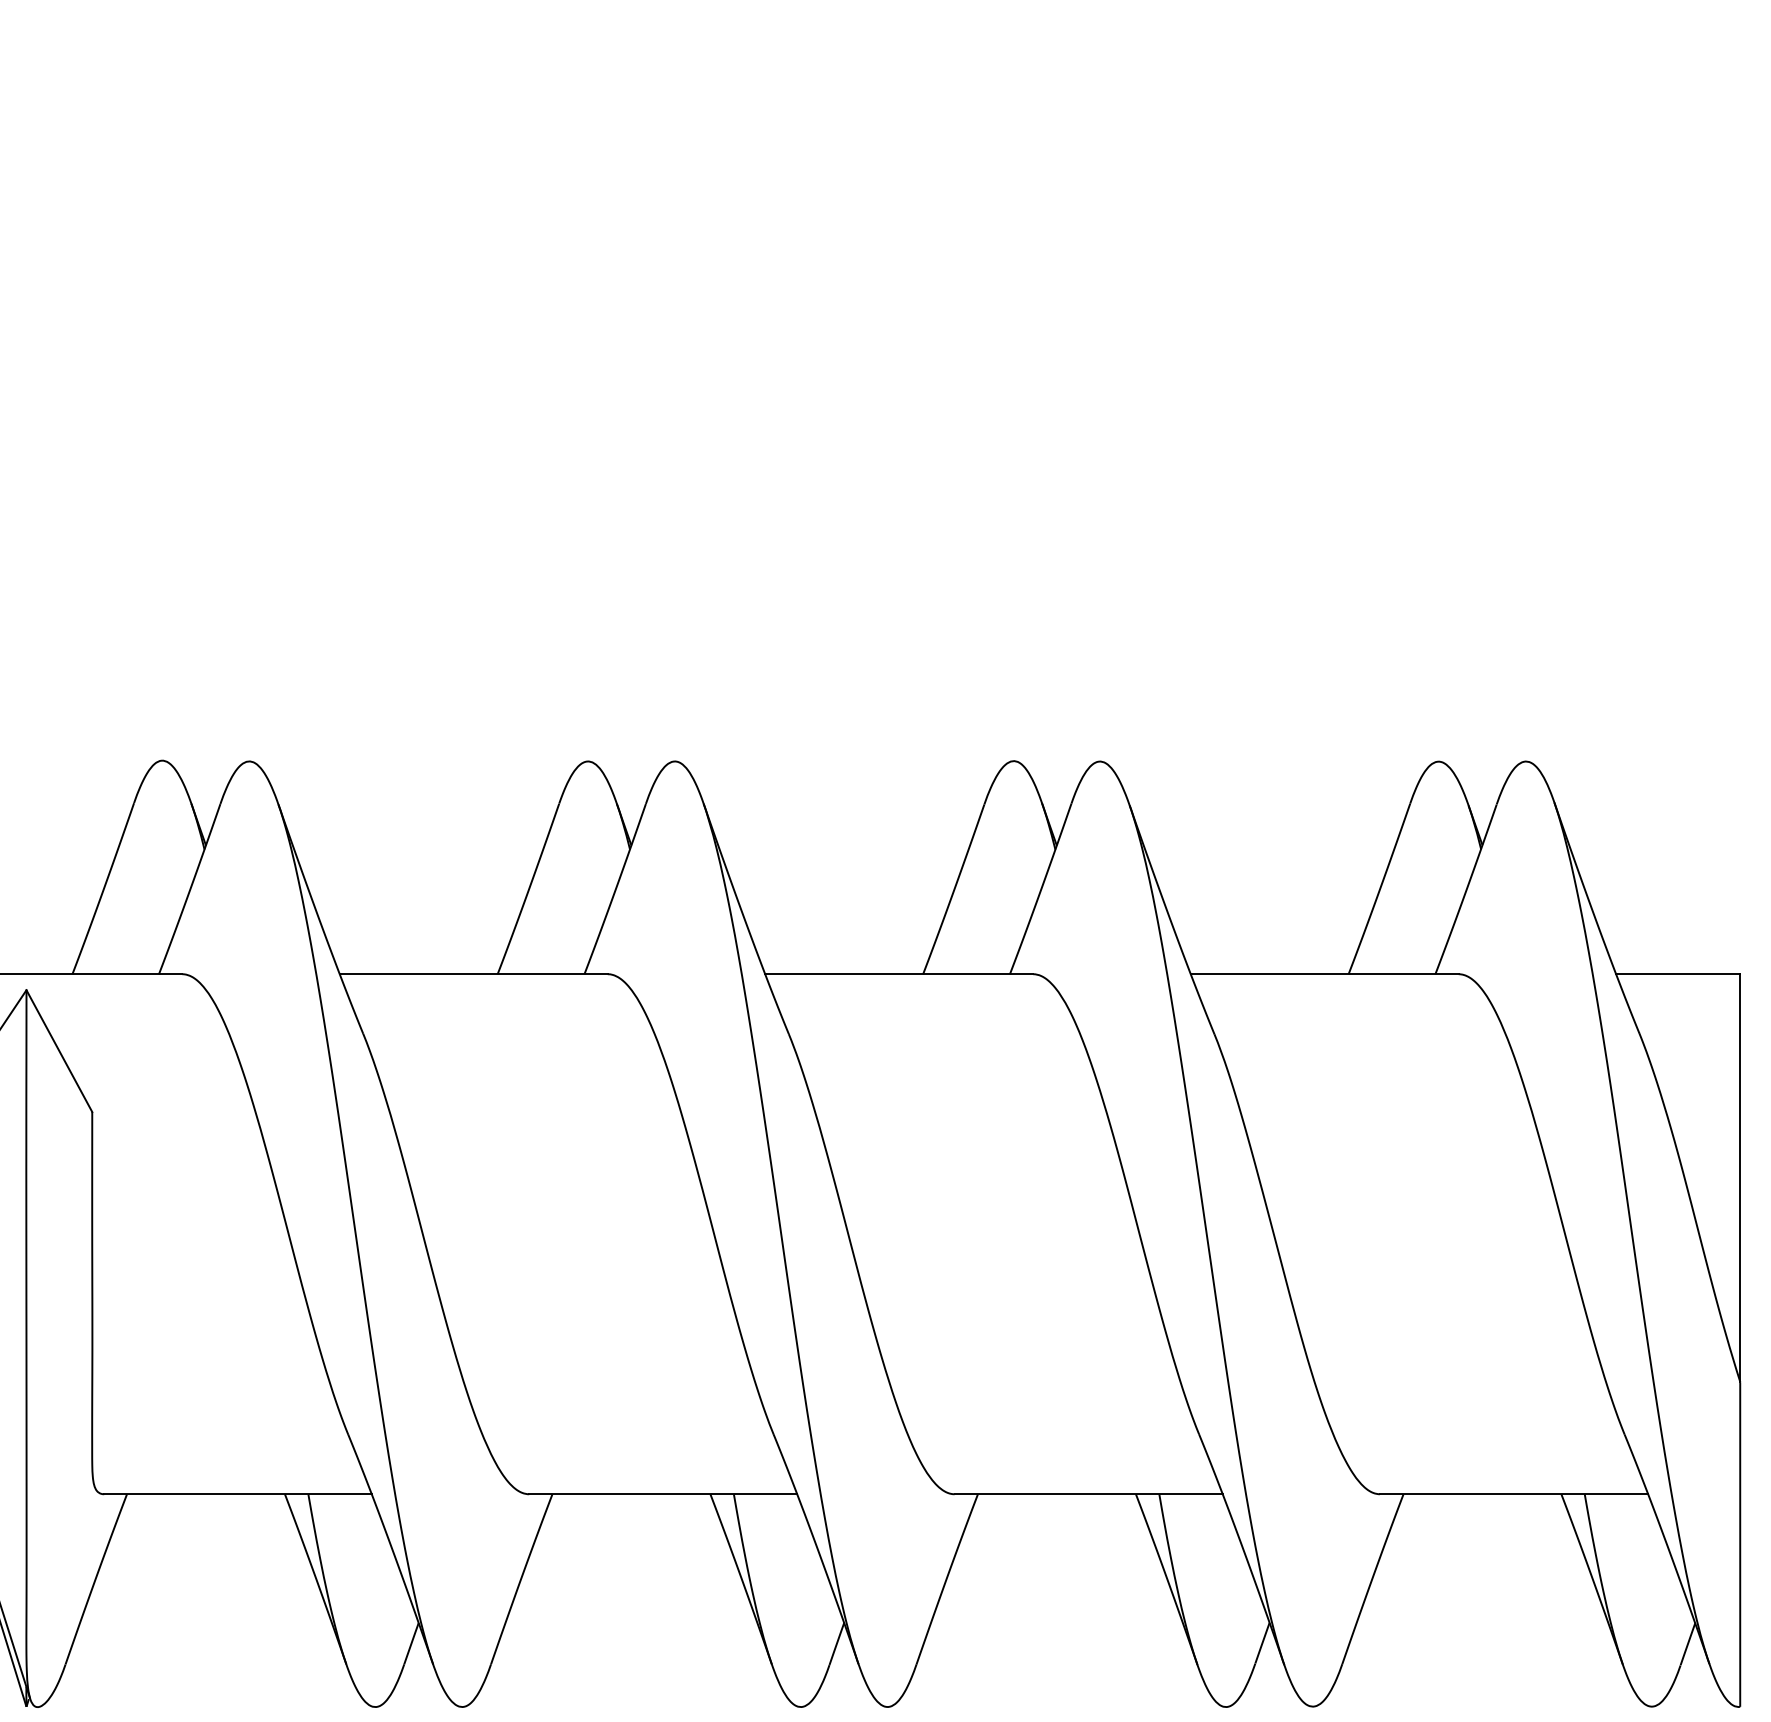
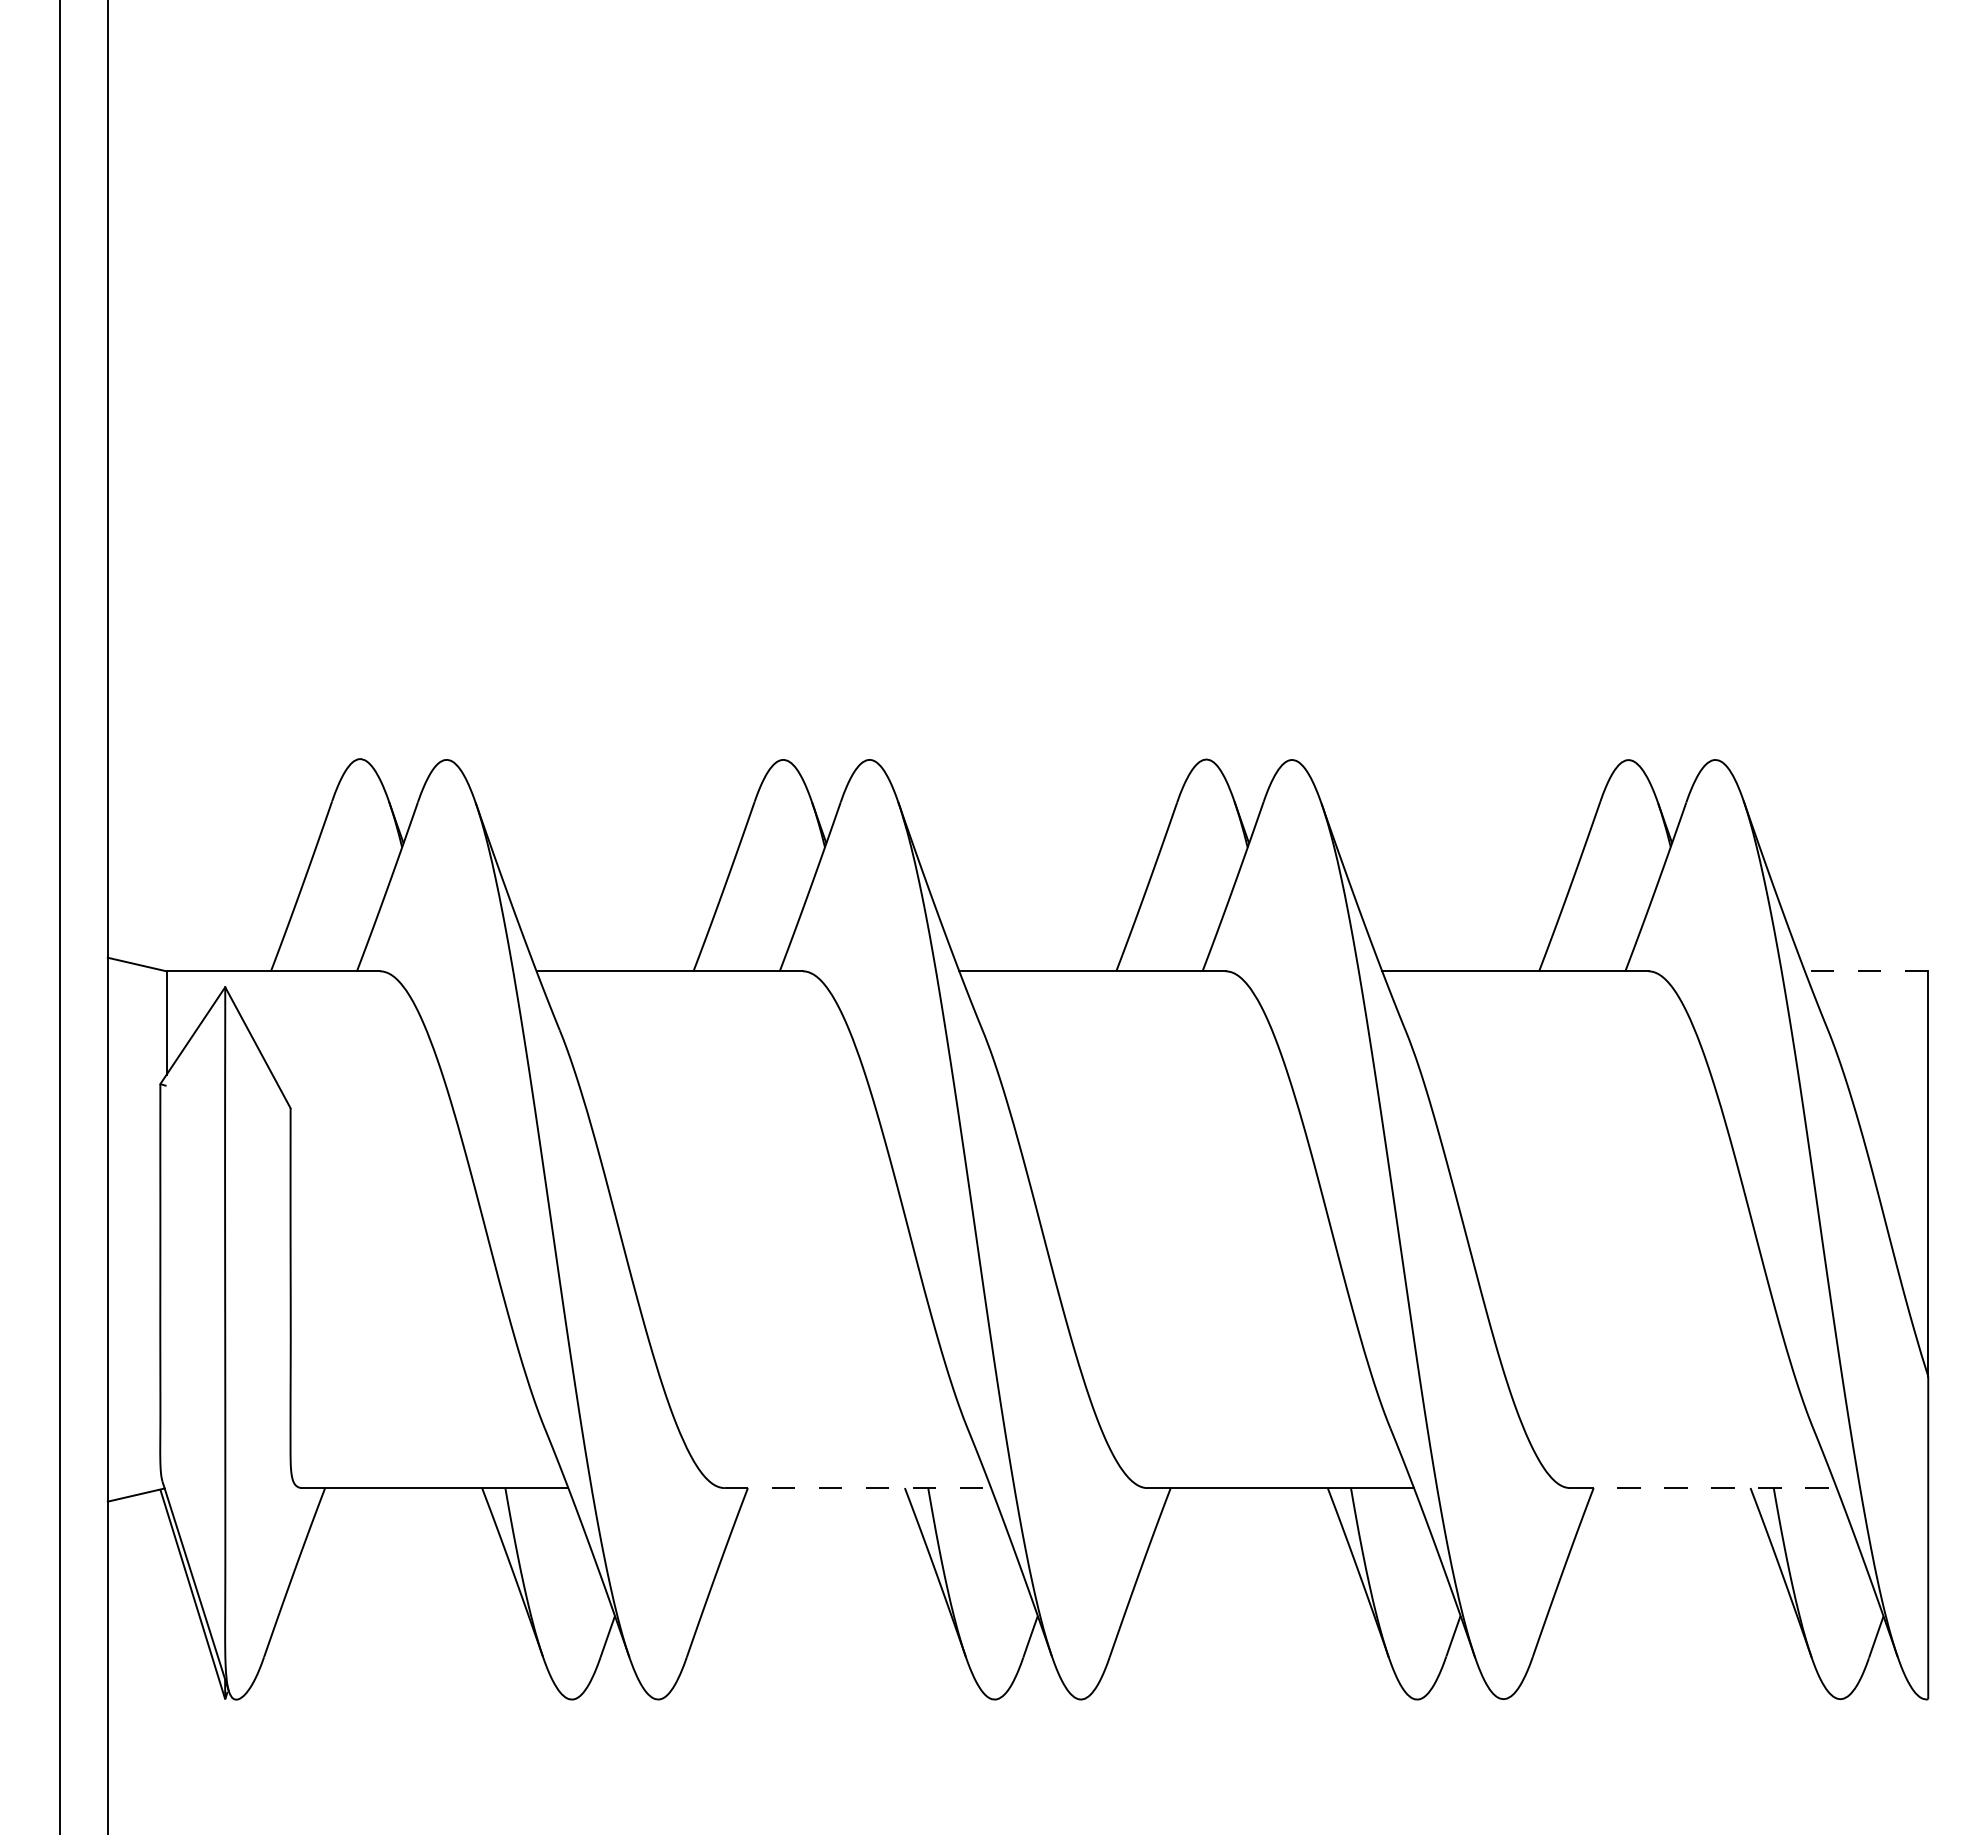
line: (1678, 974) -> (1866, 971), solid -> dashed
line: (663, 1494) -> (858, 1488), solid -> dashed
line: (1515, 1494) -> (1704, 1488), solid -> dashed

